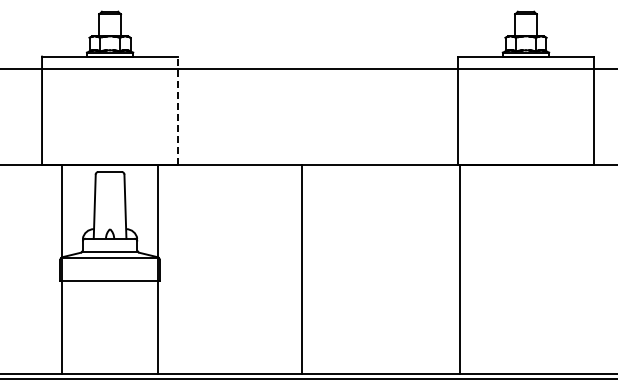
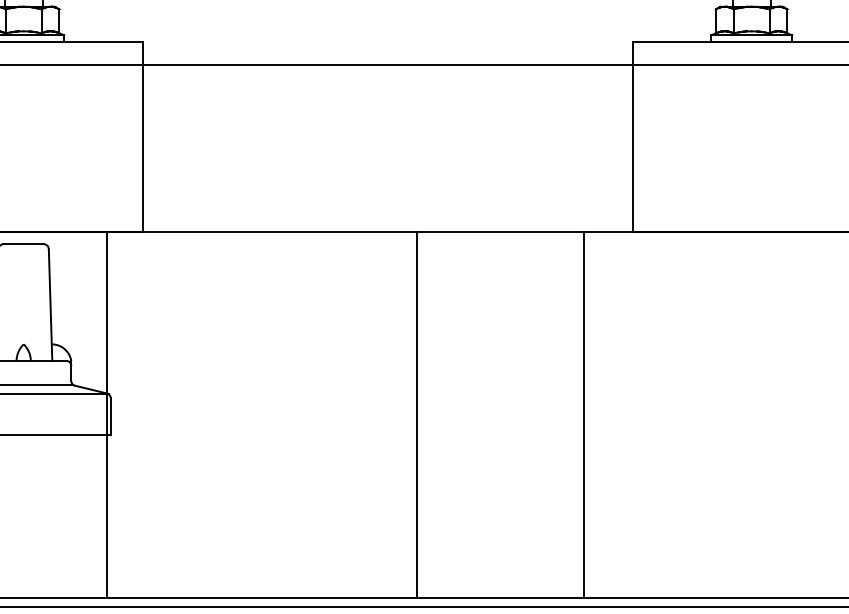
line: (178, 110) -> (143, 136), dashed -> solid
line: (301, 269) -> (416, 414), moved
line: (459, 269) -> (582, 414), moved

